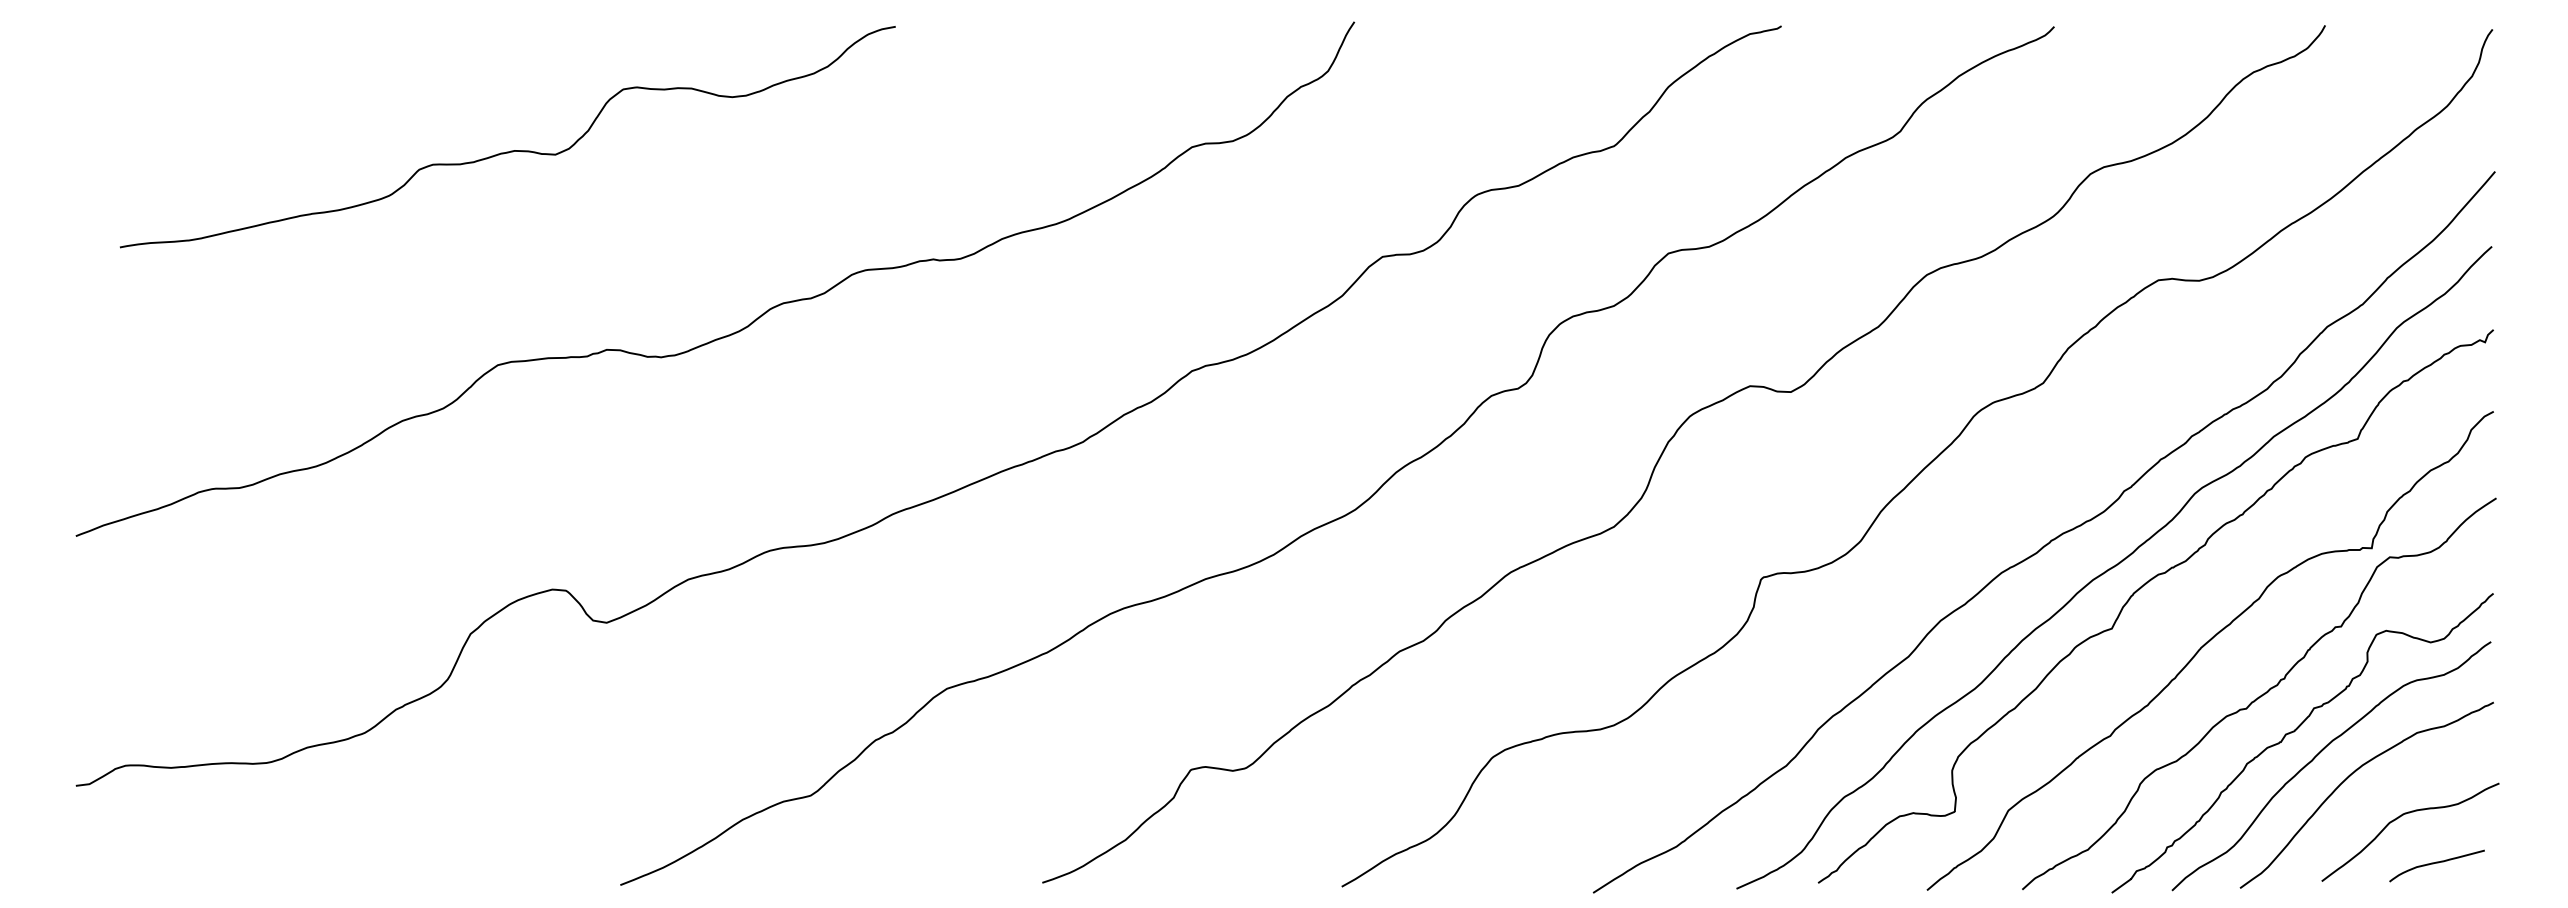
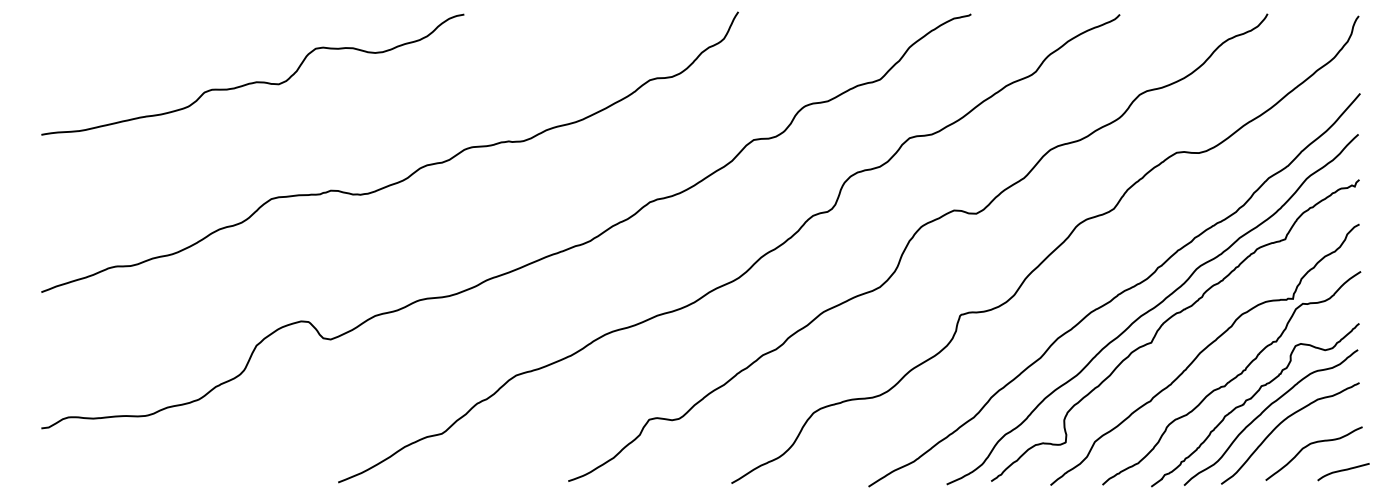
curve: (510, 149) -> (254, 81), moved
curve: (2436, 864) -> (1343, 471), moved

